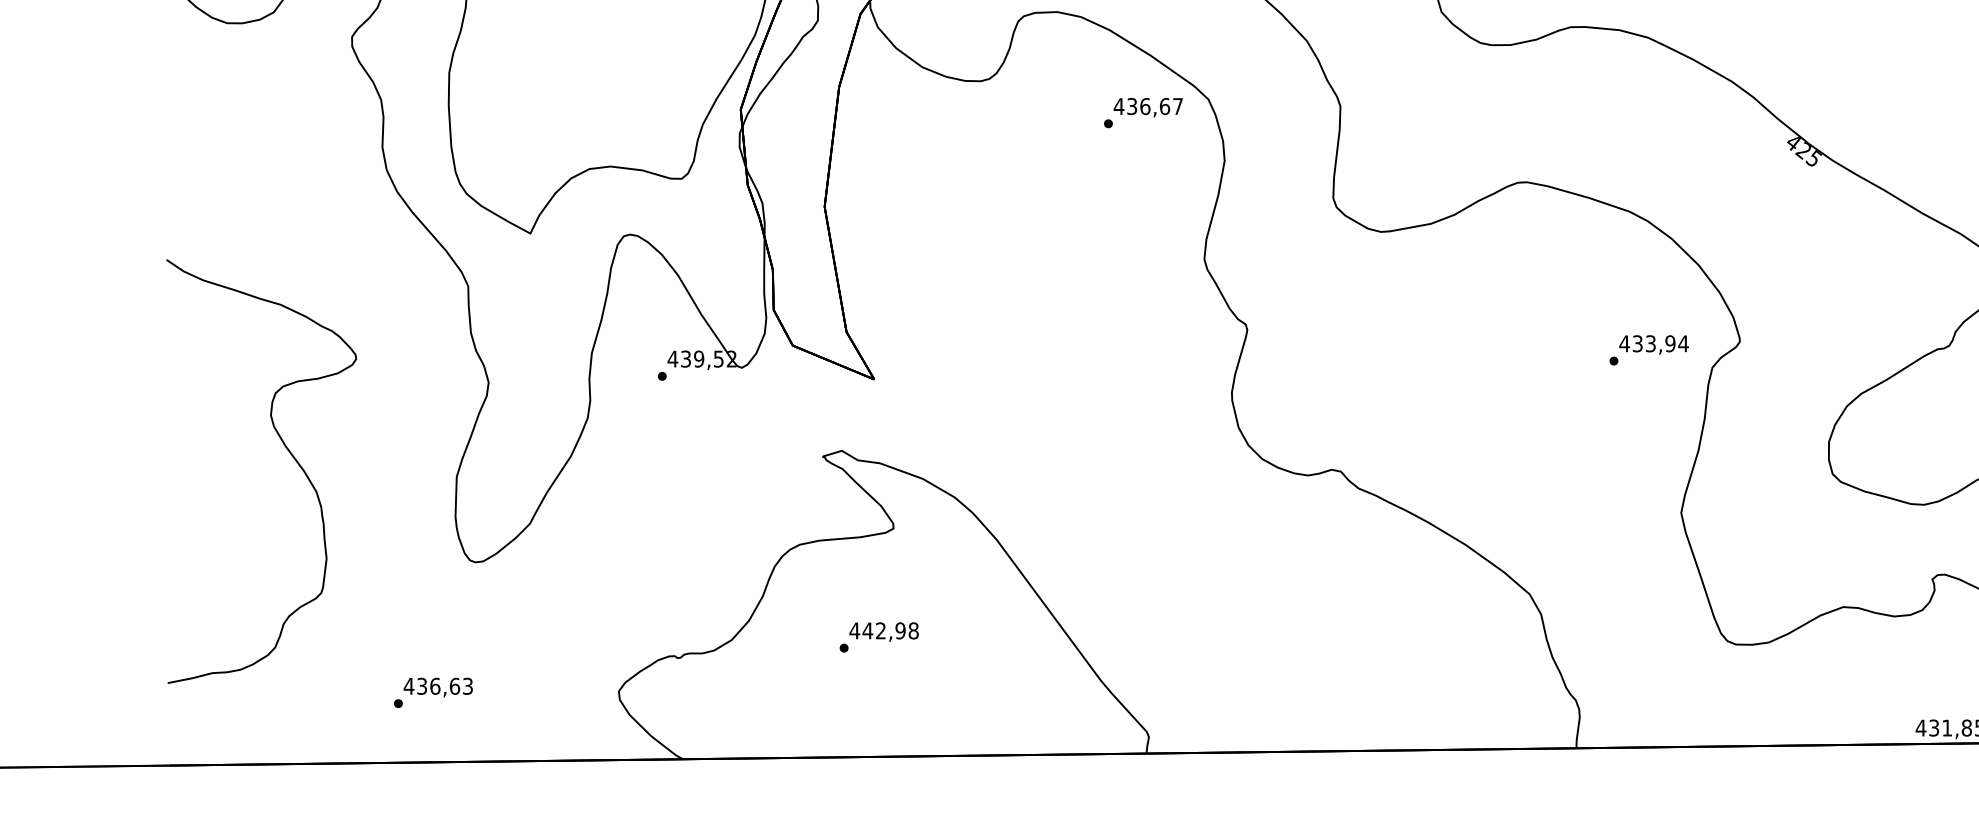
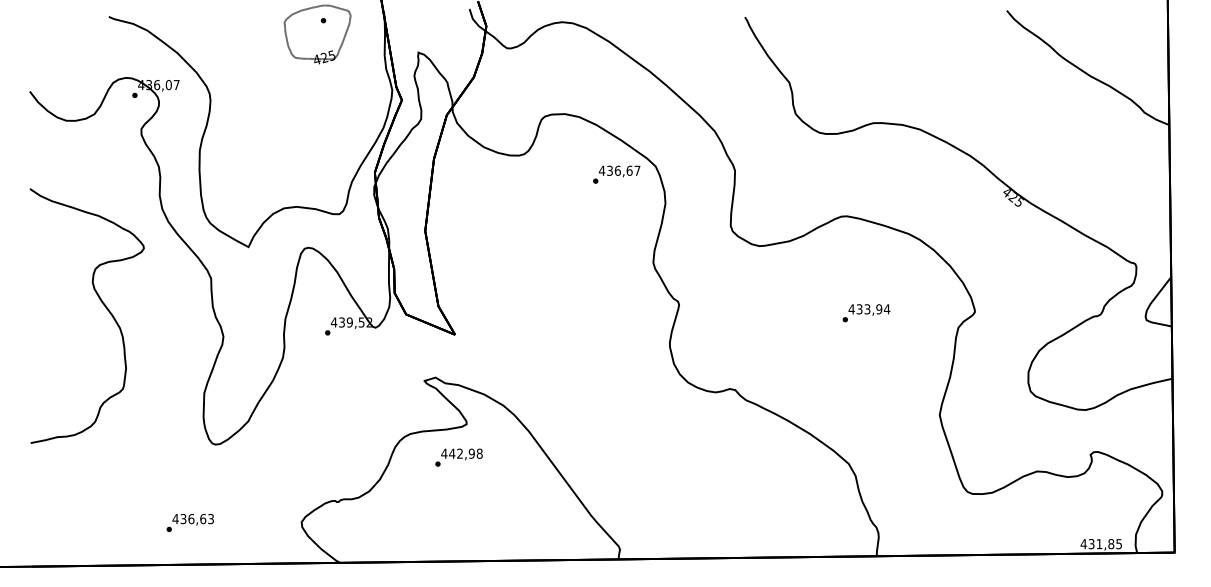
text: (1649, 350) -> (866, 313), moved
curve: (288, 453) -> (103, 305), moved
text: (878, 637) -> (458, 457), moved

